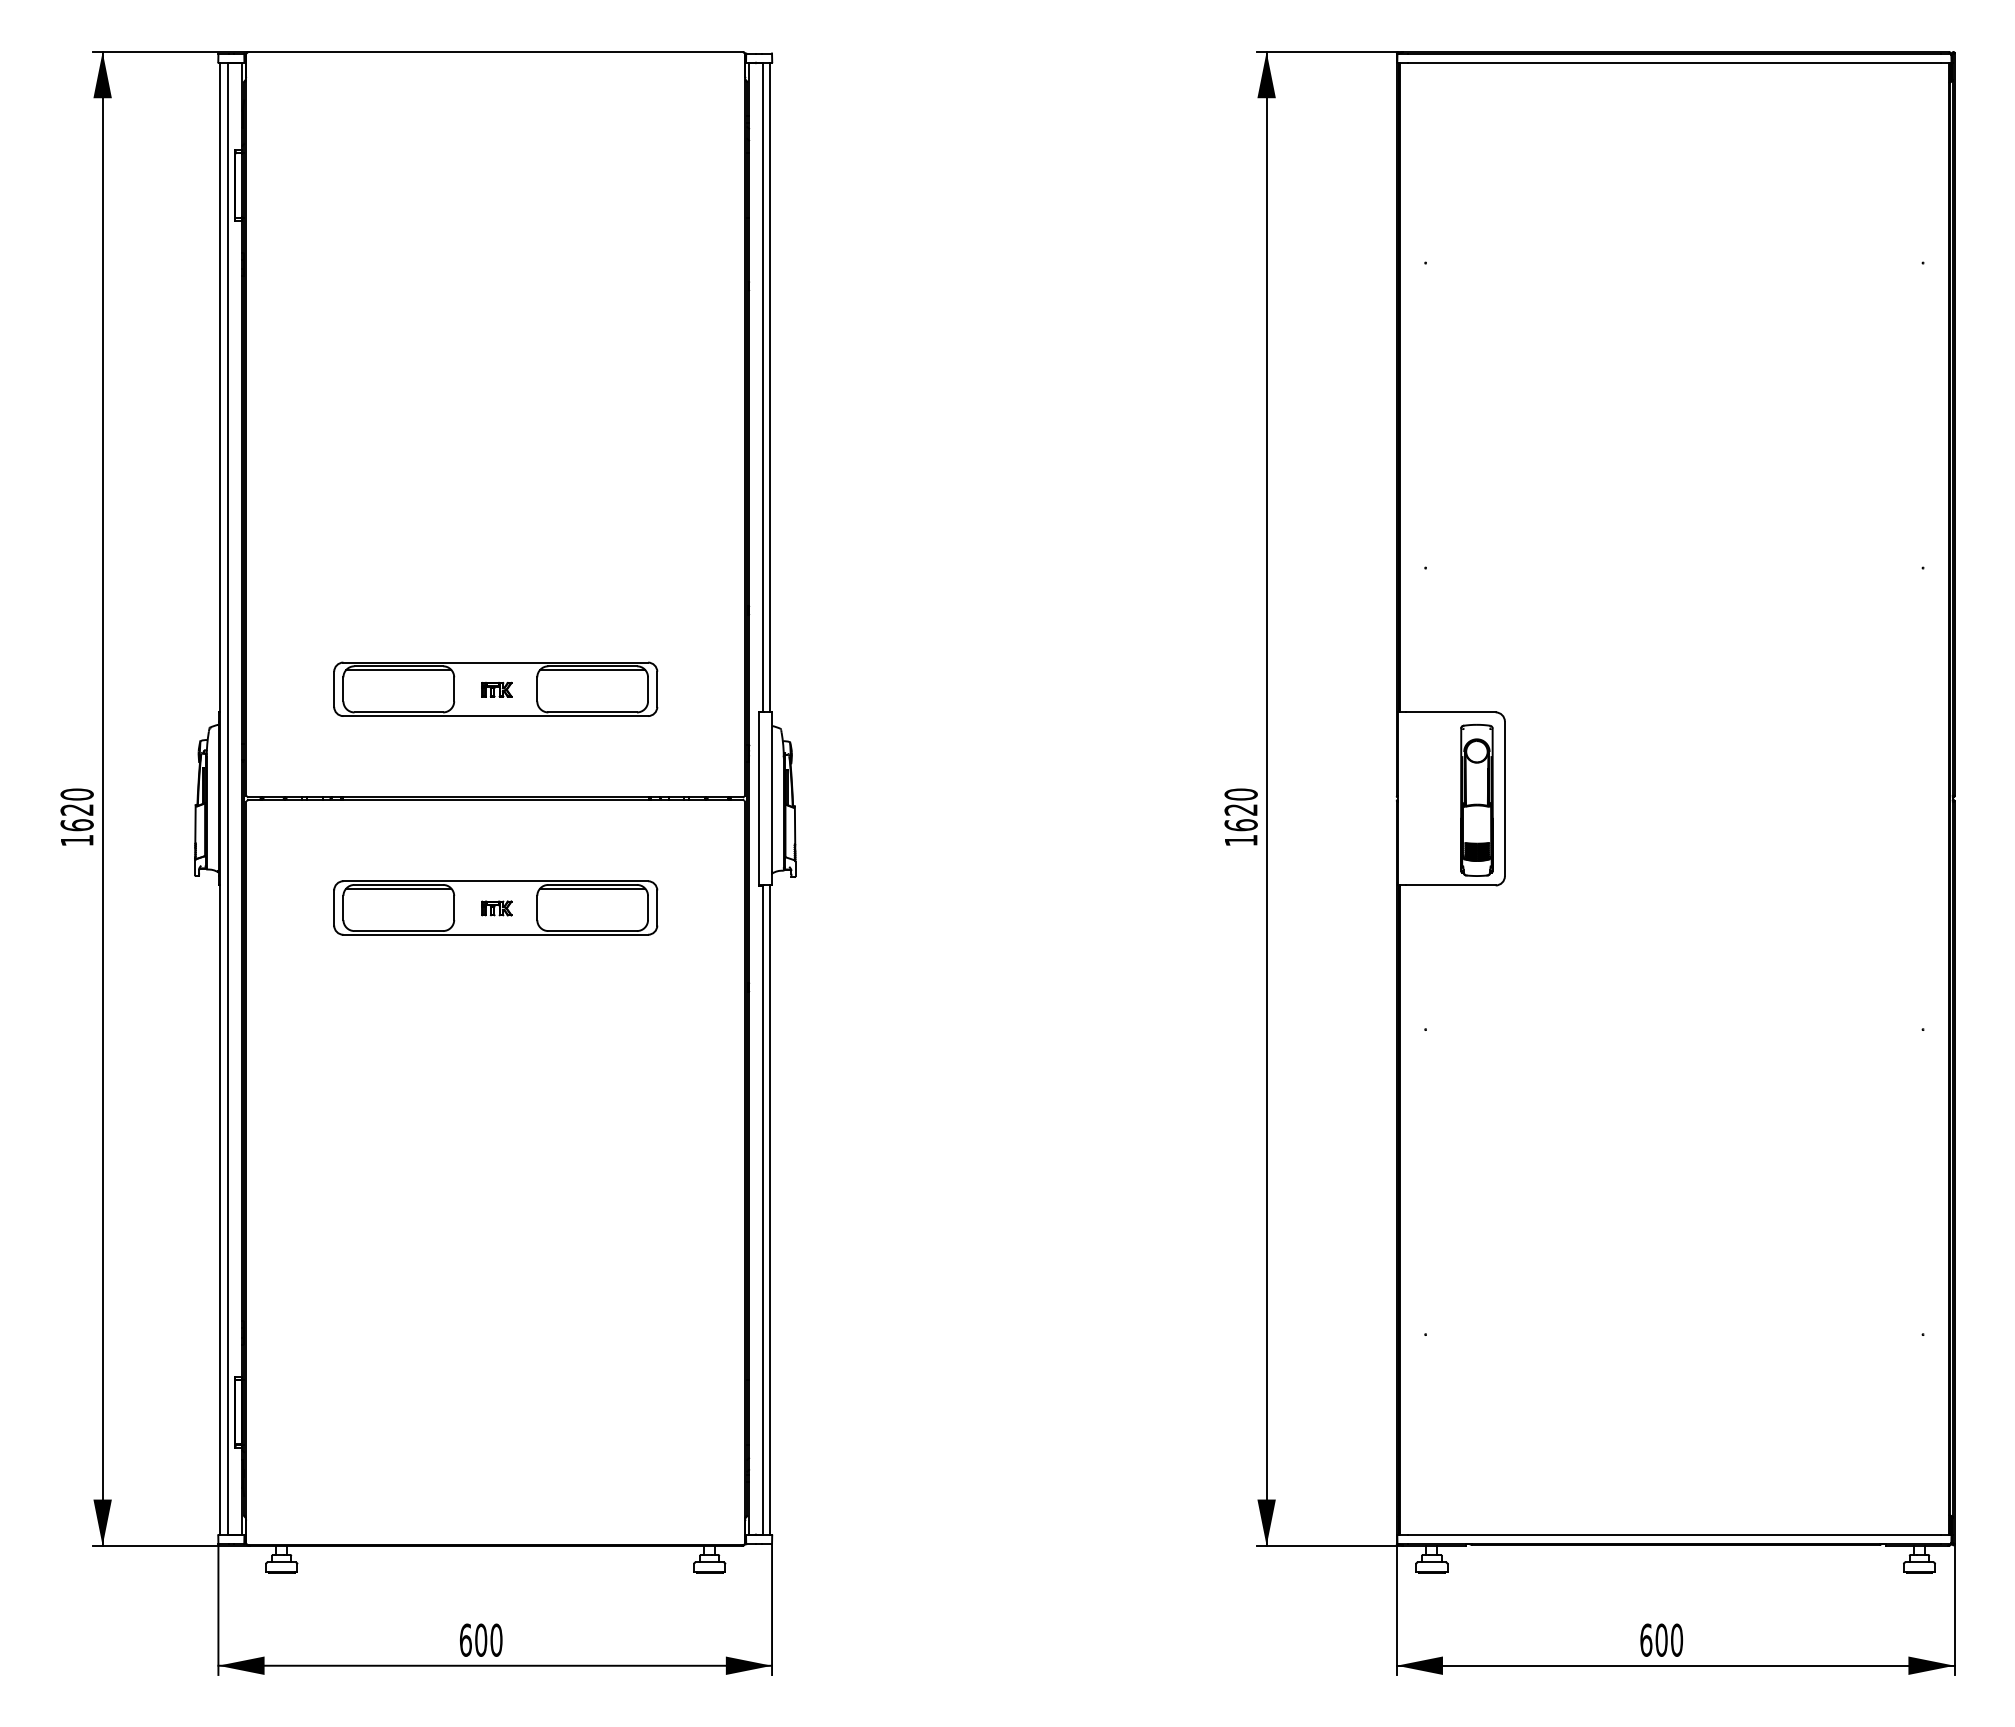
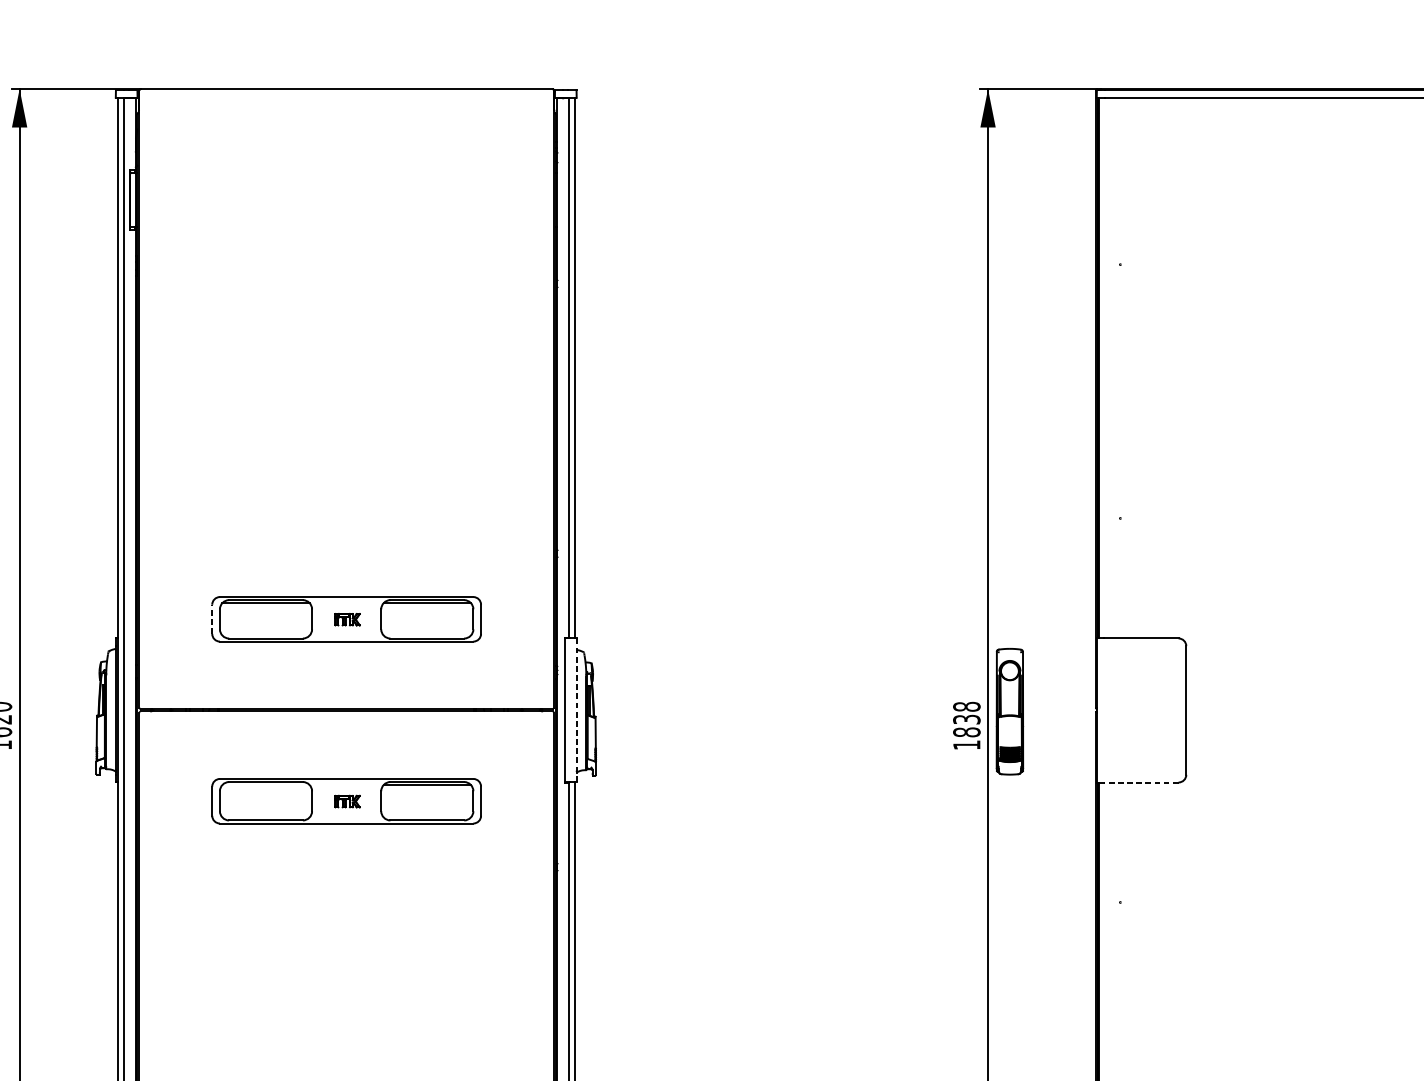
line: (334, 689) -> (212, 619), solid -> dashed
line: (772, 798) -> (576, 710), solid -> dashed
part: (1476, 800) -> (1009, 711), moved
text: (1240, 809) -> (966, 719), 1620 -> 1838
line: (1450, 885) -> (1141, 782), solid -> dashed
line: (398, 888) -> (265, 785), removed

